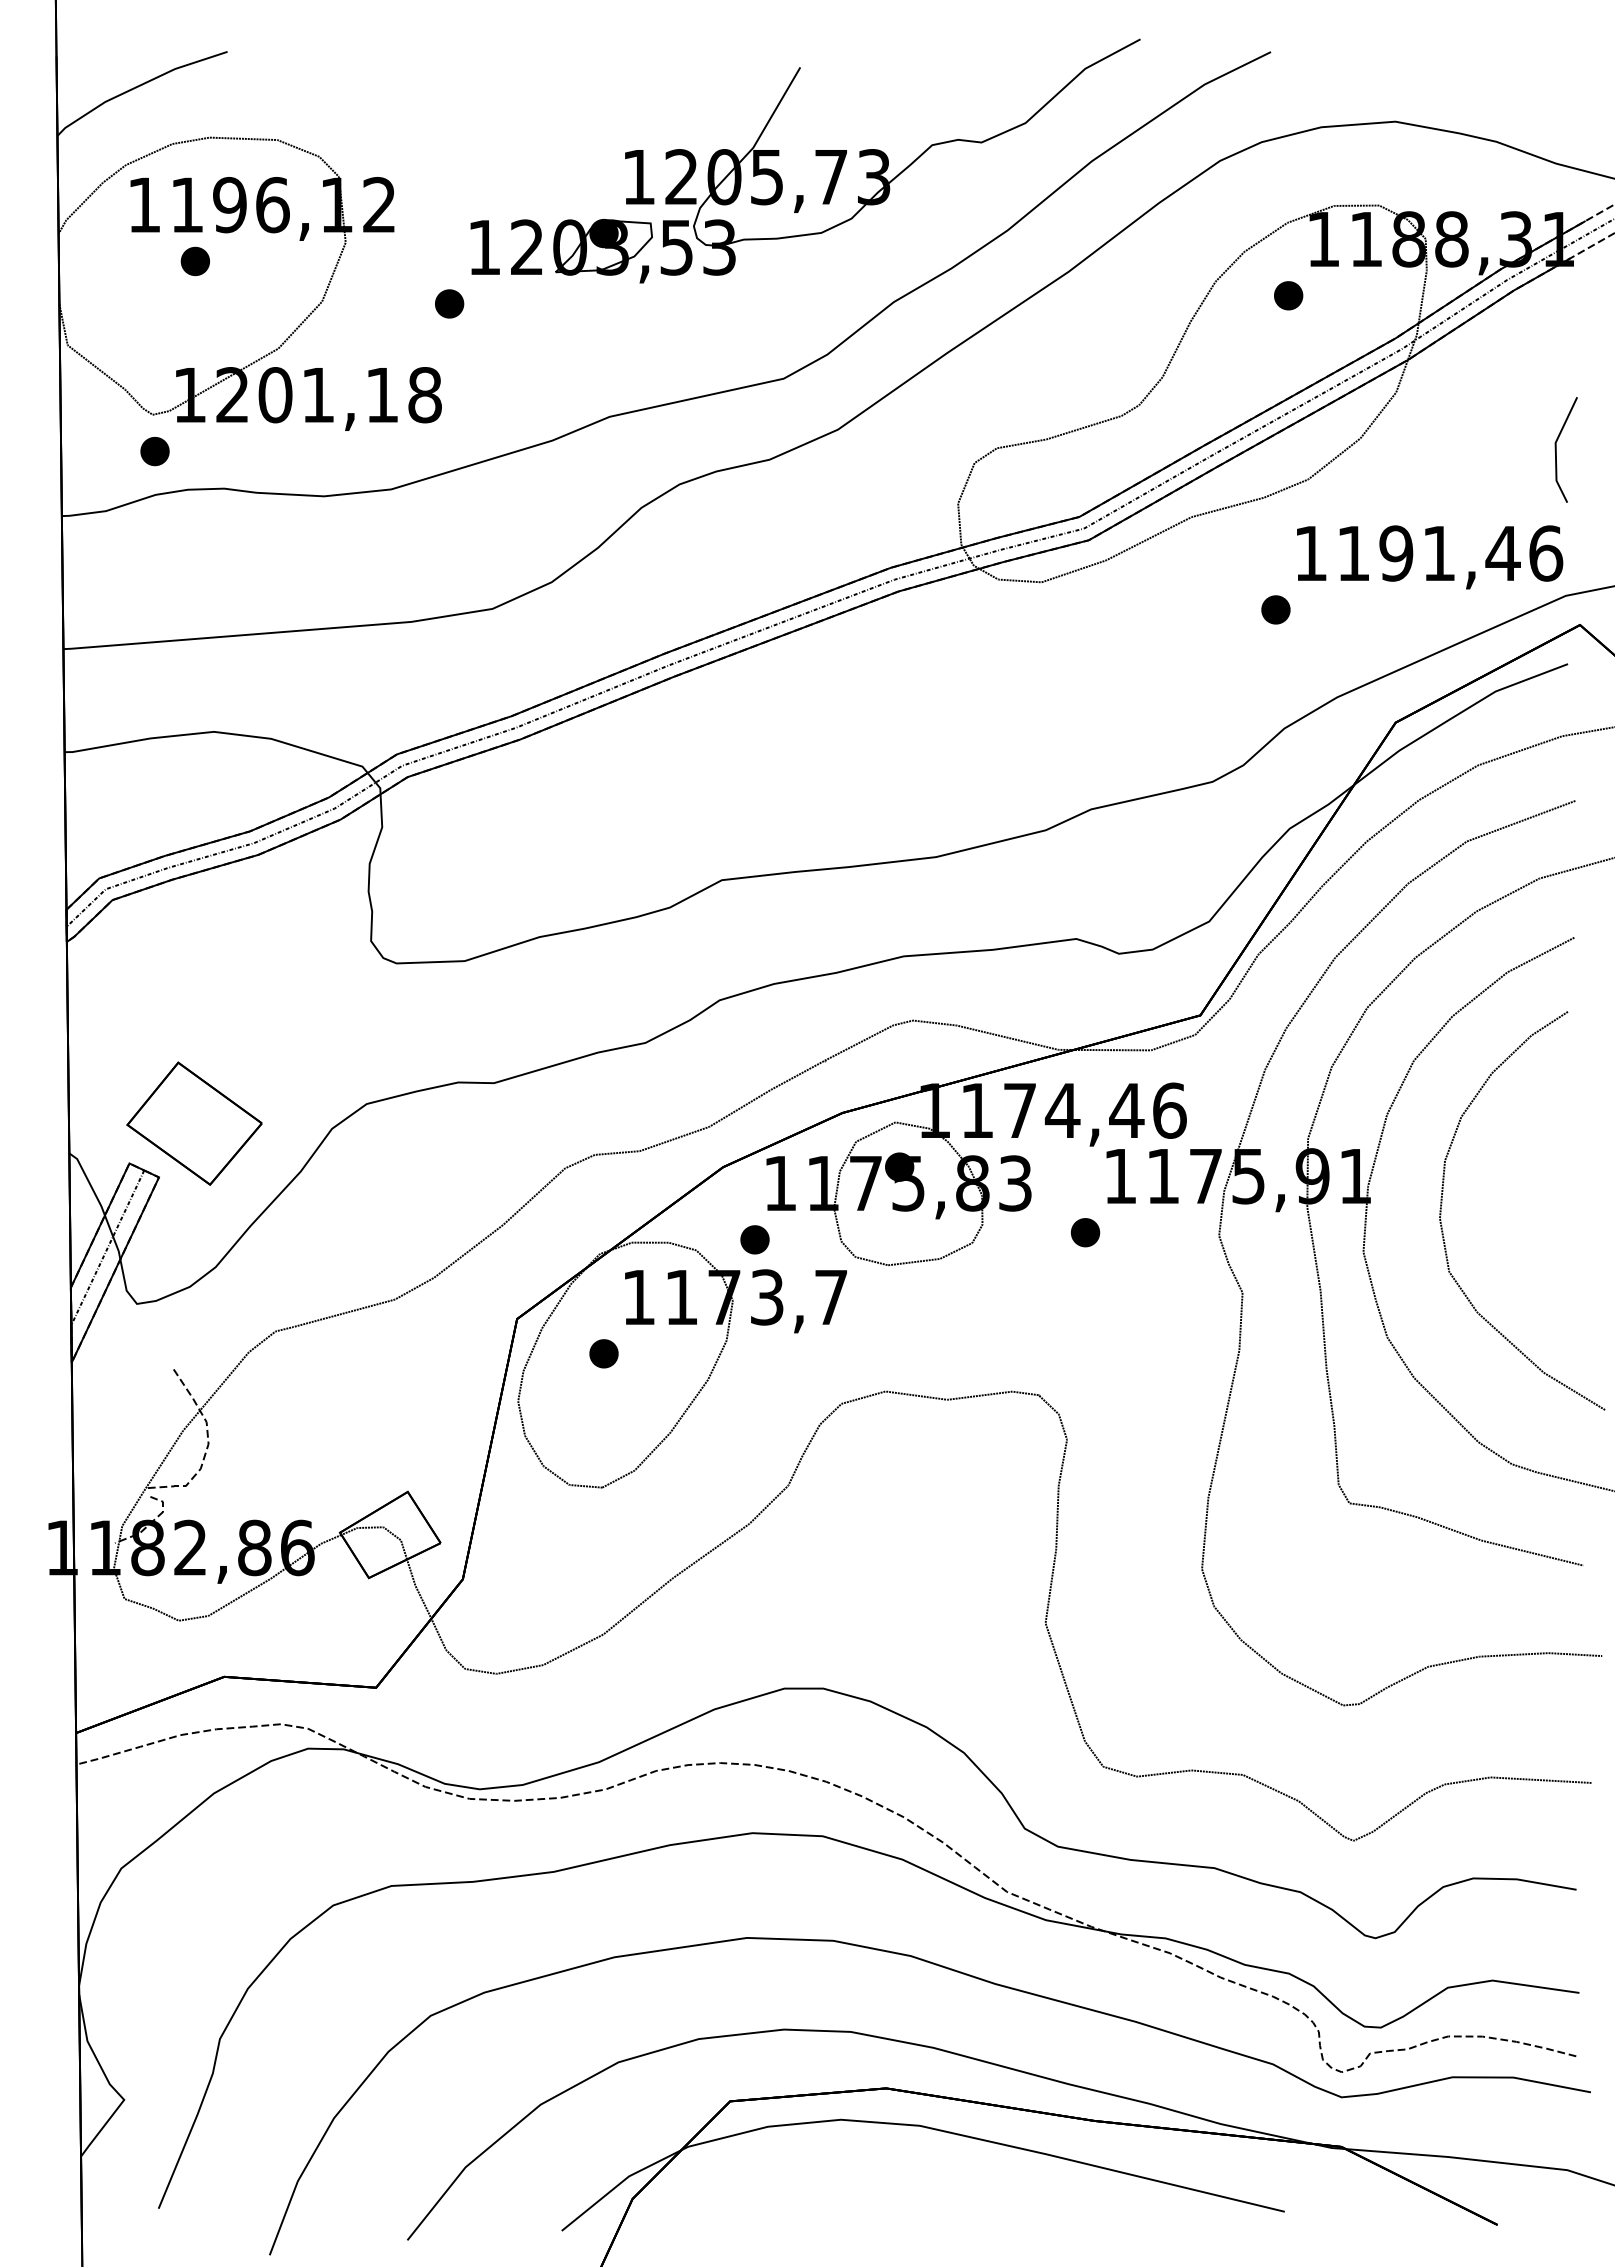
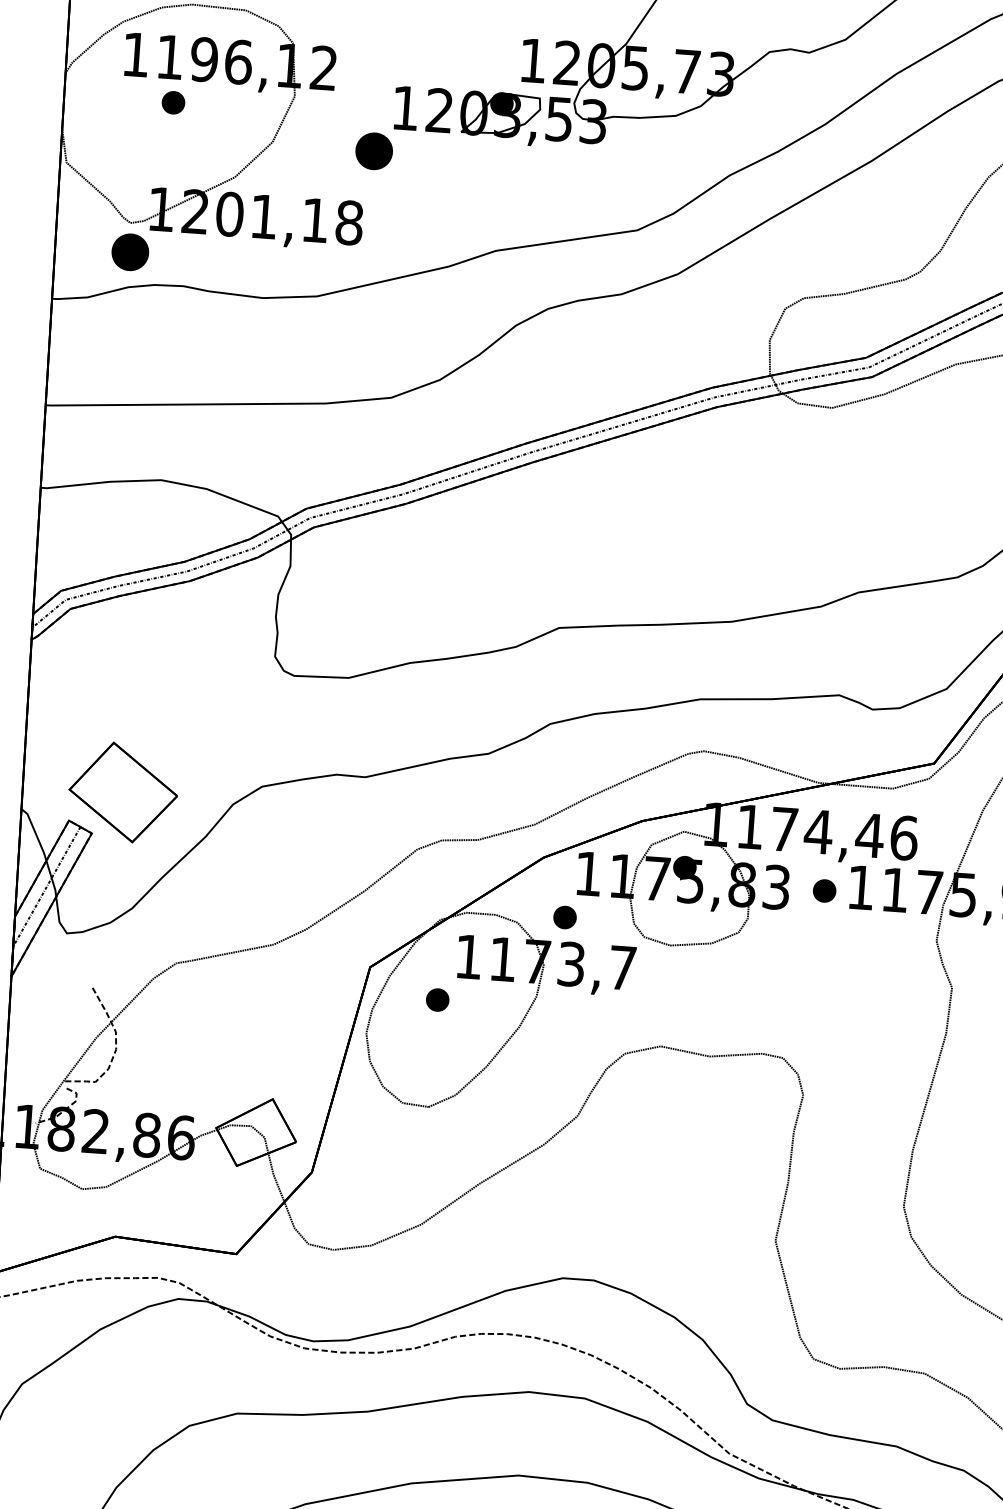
part: (449, 303) -> (374, 151), size x1.6
part: (154, 451) -> (129, 252), size x1.6
part: (1085, 1232) -> (824, 890), moved

